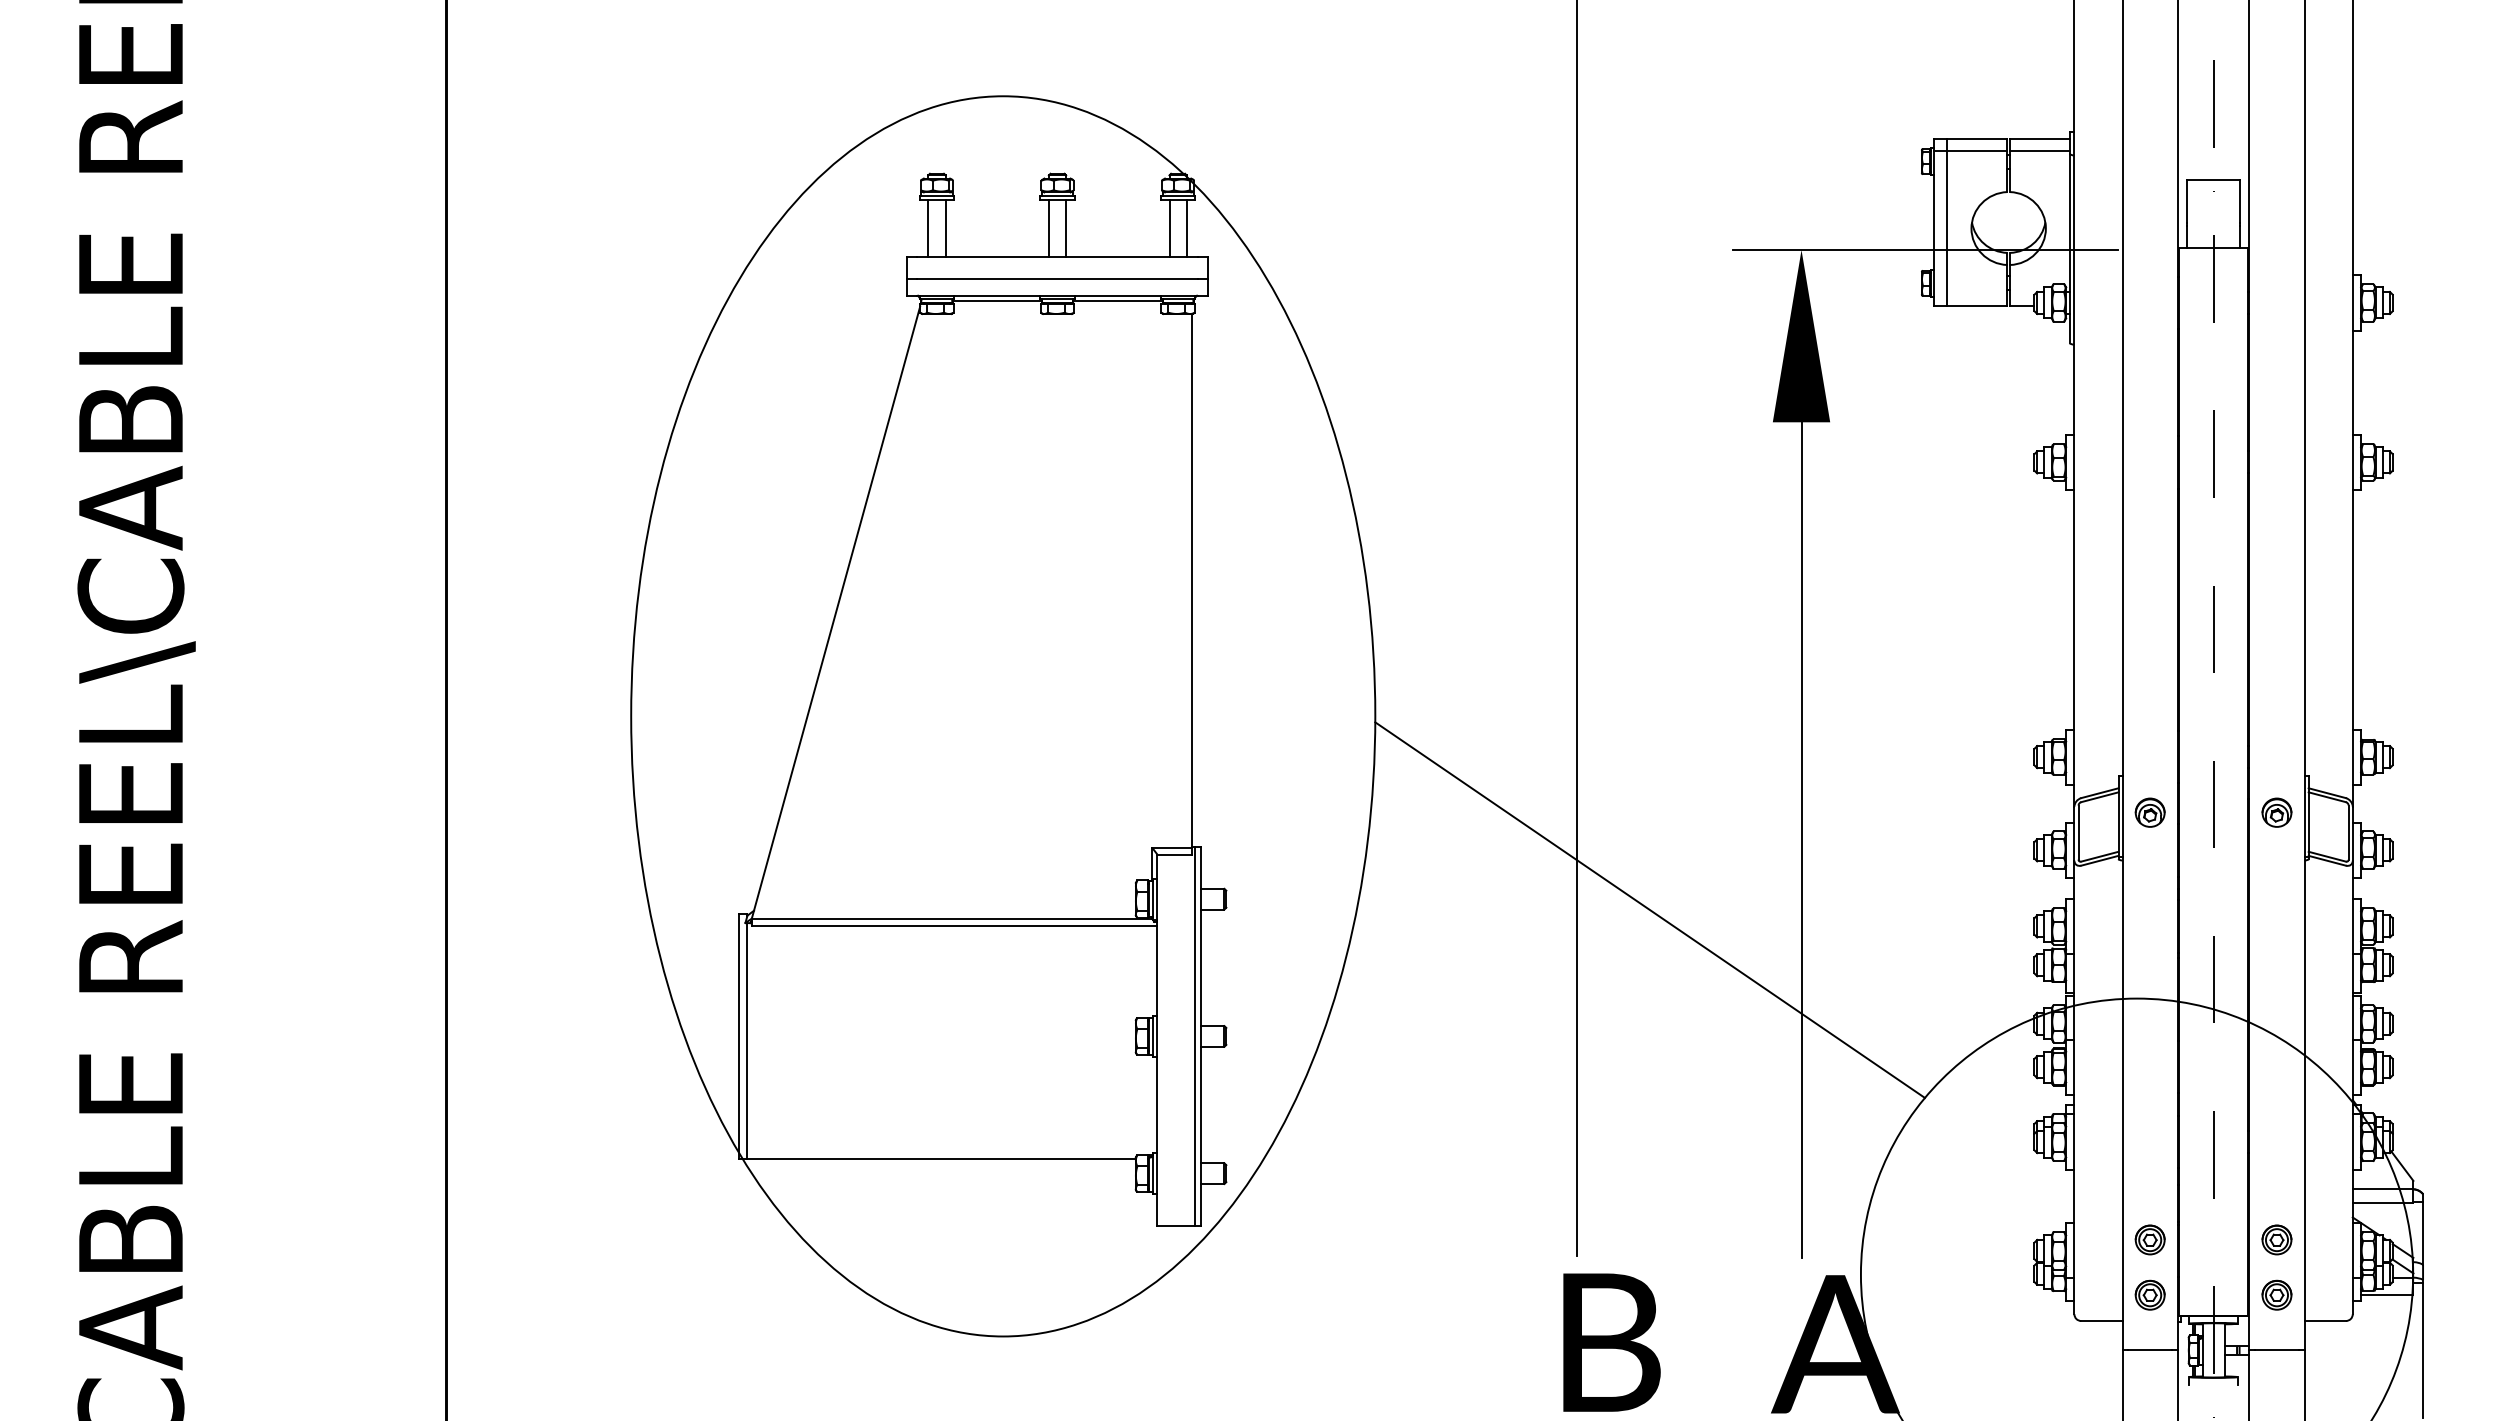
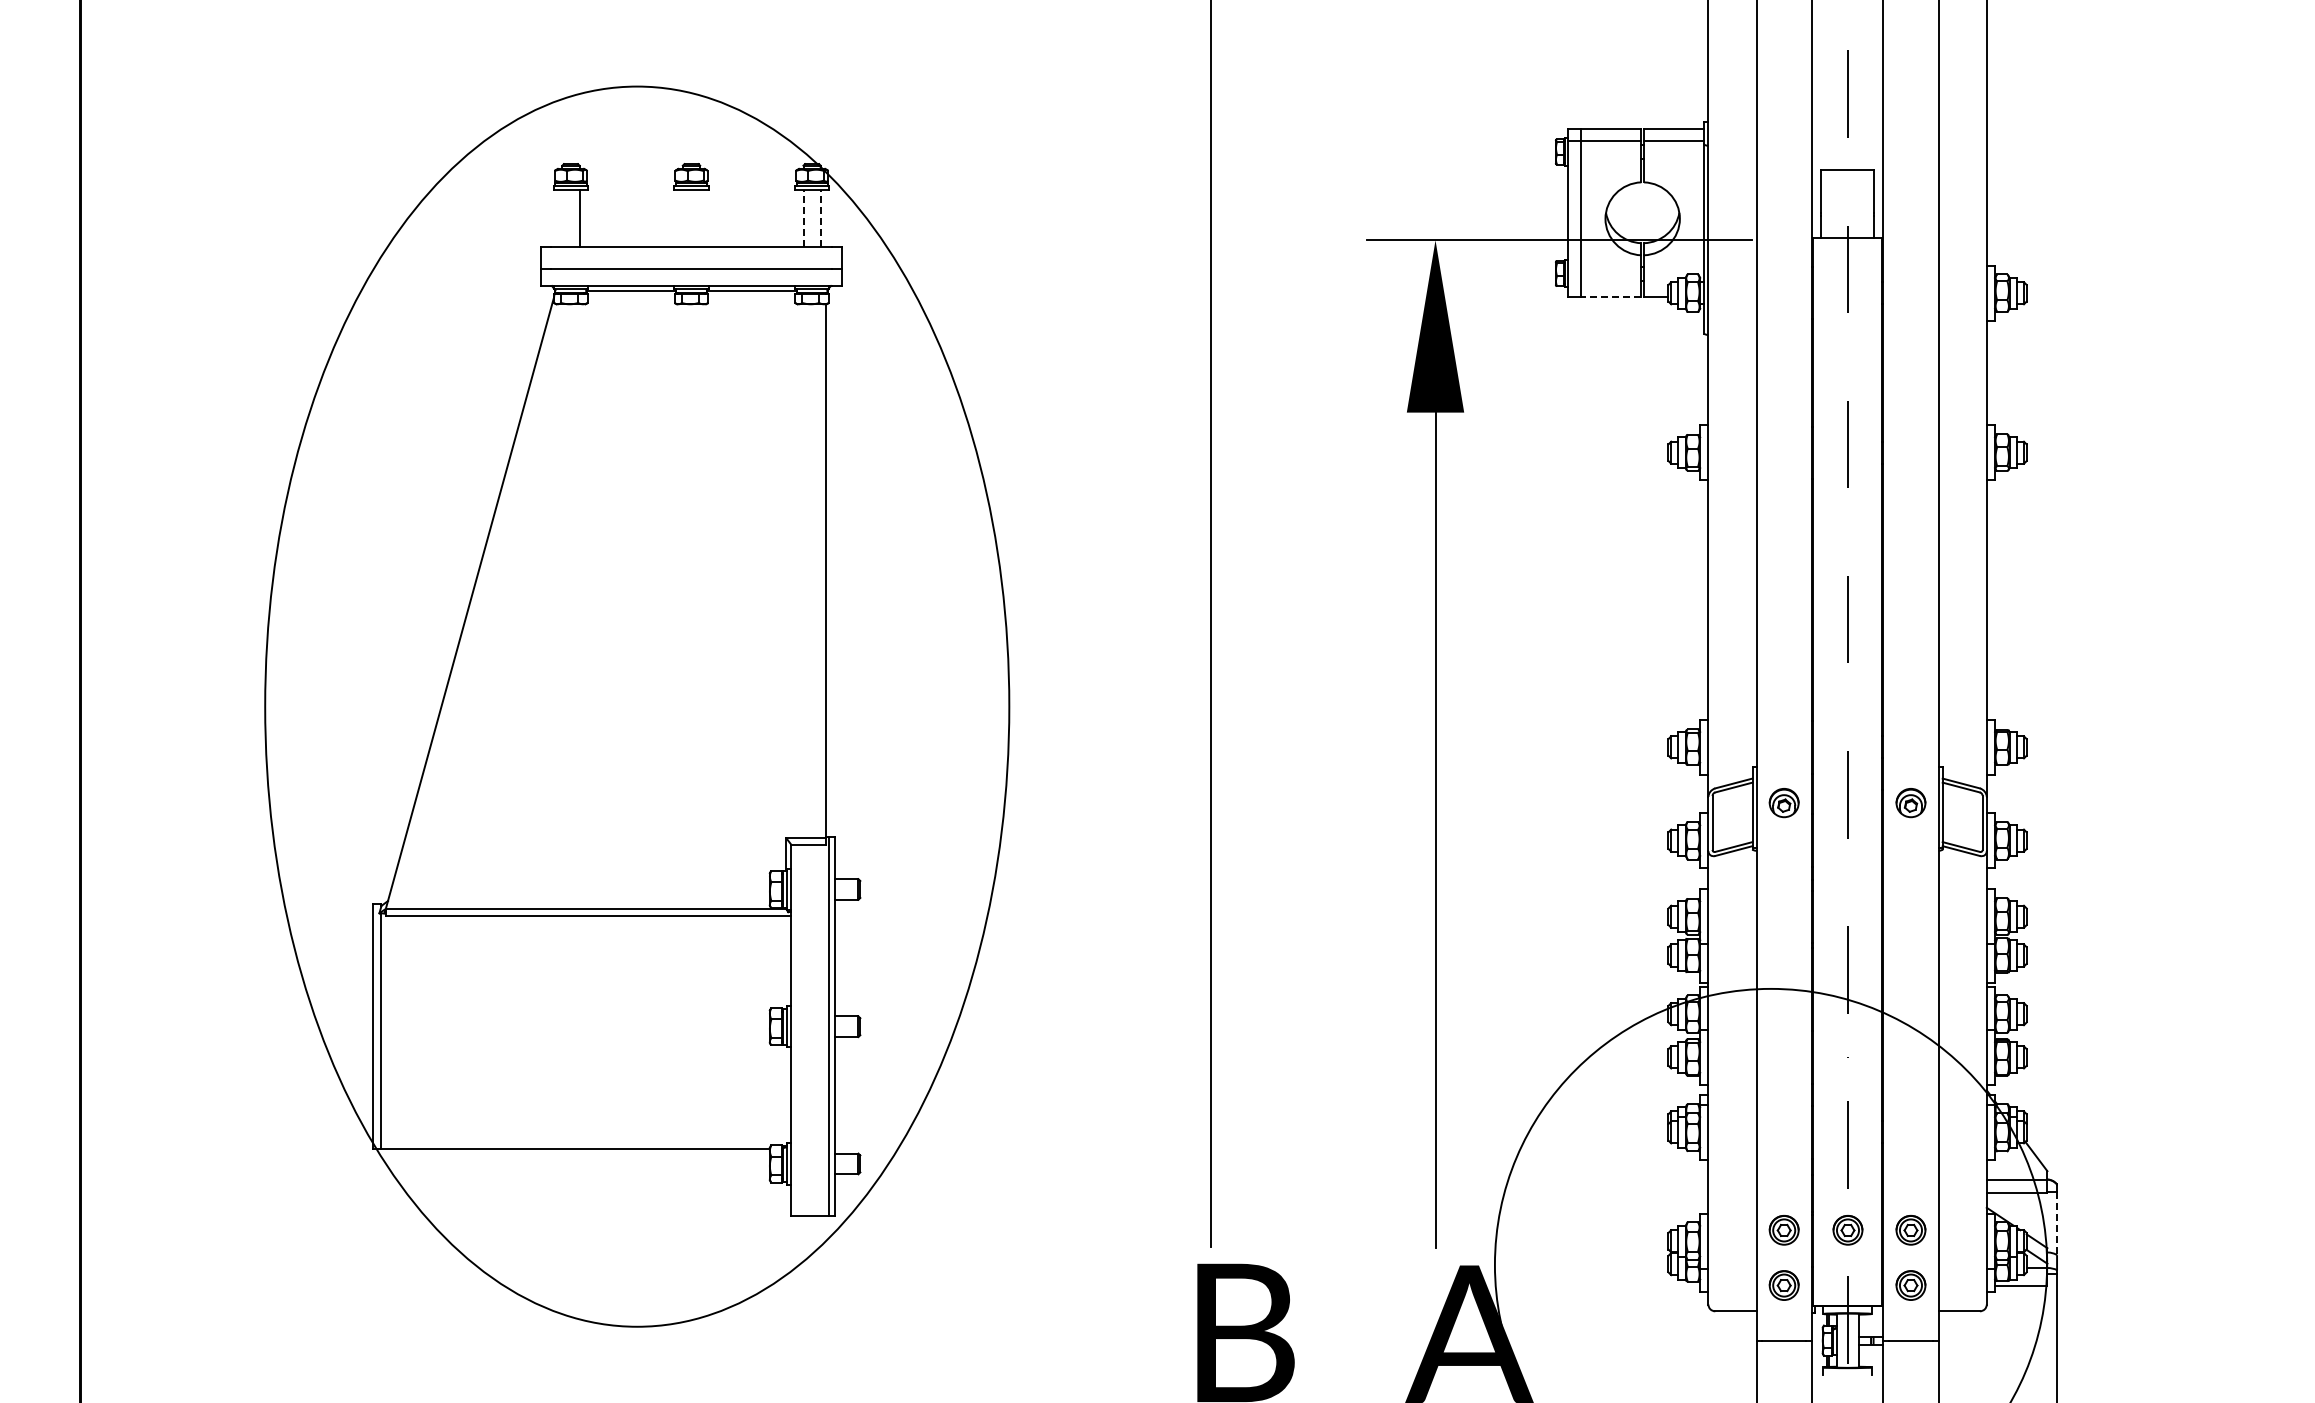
line: (928, 227) -> (562, 217), removed
line: (1048, 227) -> (682, 217), removed
line: (1066, 227) -> (700, 217), removed
line: (1169, 228) -> (803, 218), solid -> dashed
line: (1186, 228) -> (820, 218), solid -> dashed
line: (1977, 306) -> (1611, 296), solid -> dashed
line: (1649, 909) -> (1283, 899), removed
line: (2423, 1233) -> (2057, 1223), solid -> dashed
part: (2213, 1239) -> (1847, 1229), added

